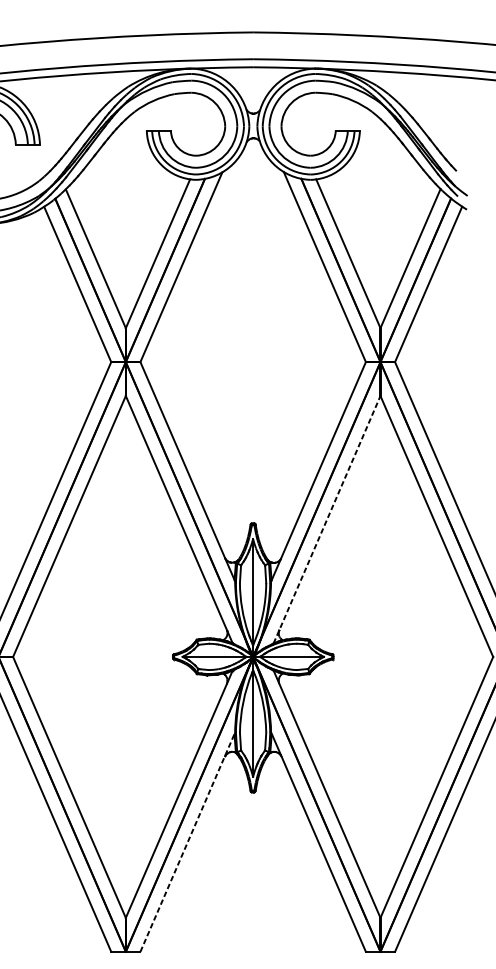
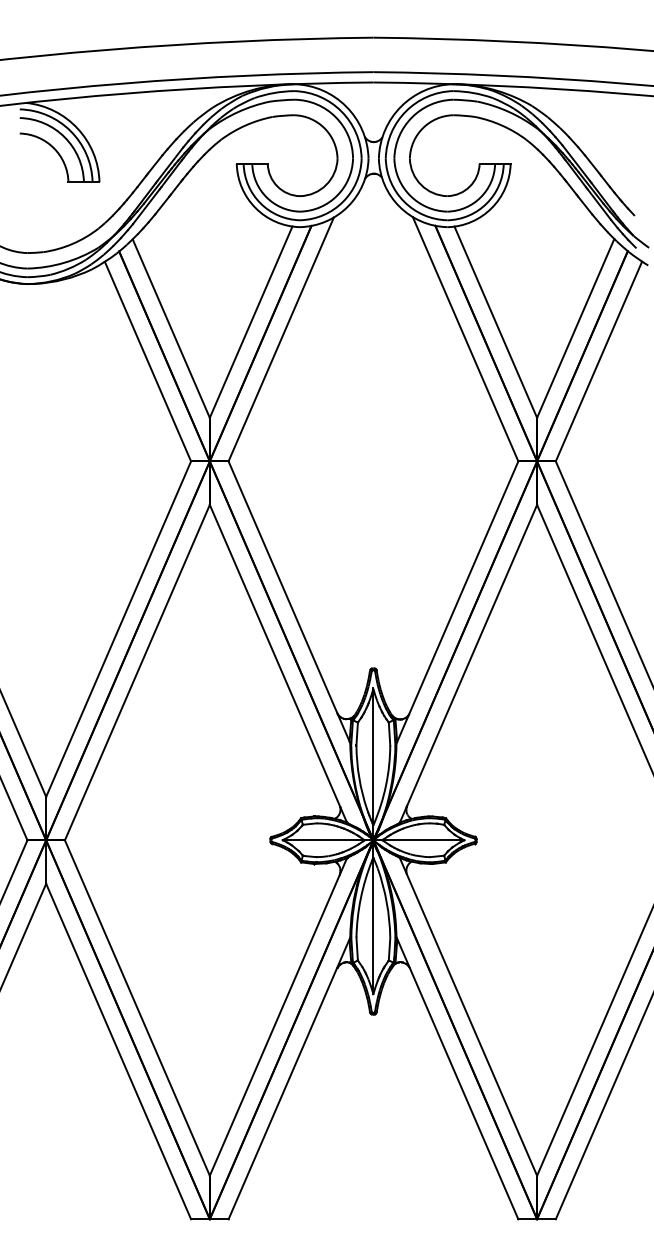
line: (327, 519) -> (468, 663), dashed -> solid
line: (187, 841) -> (289, 1077), dashed -> solid

